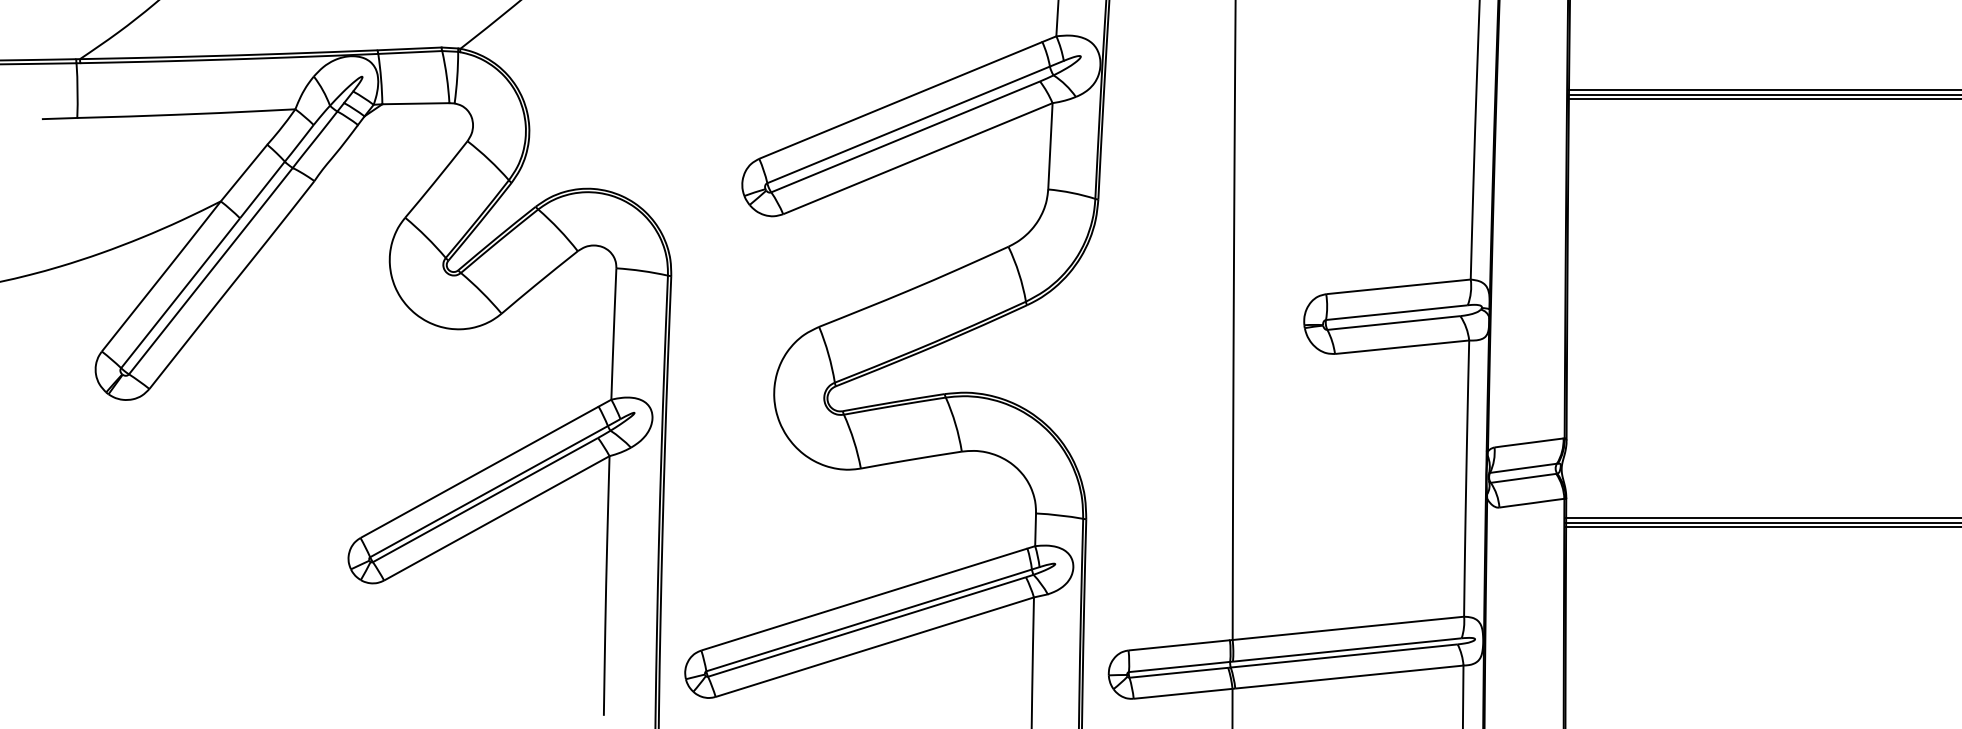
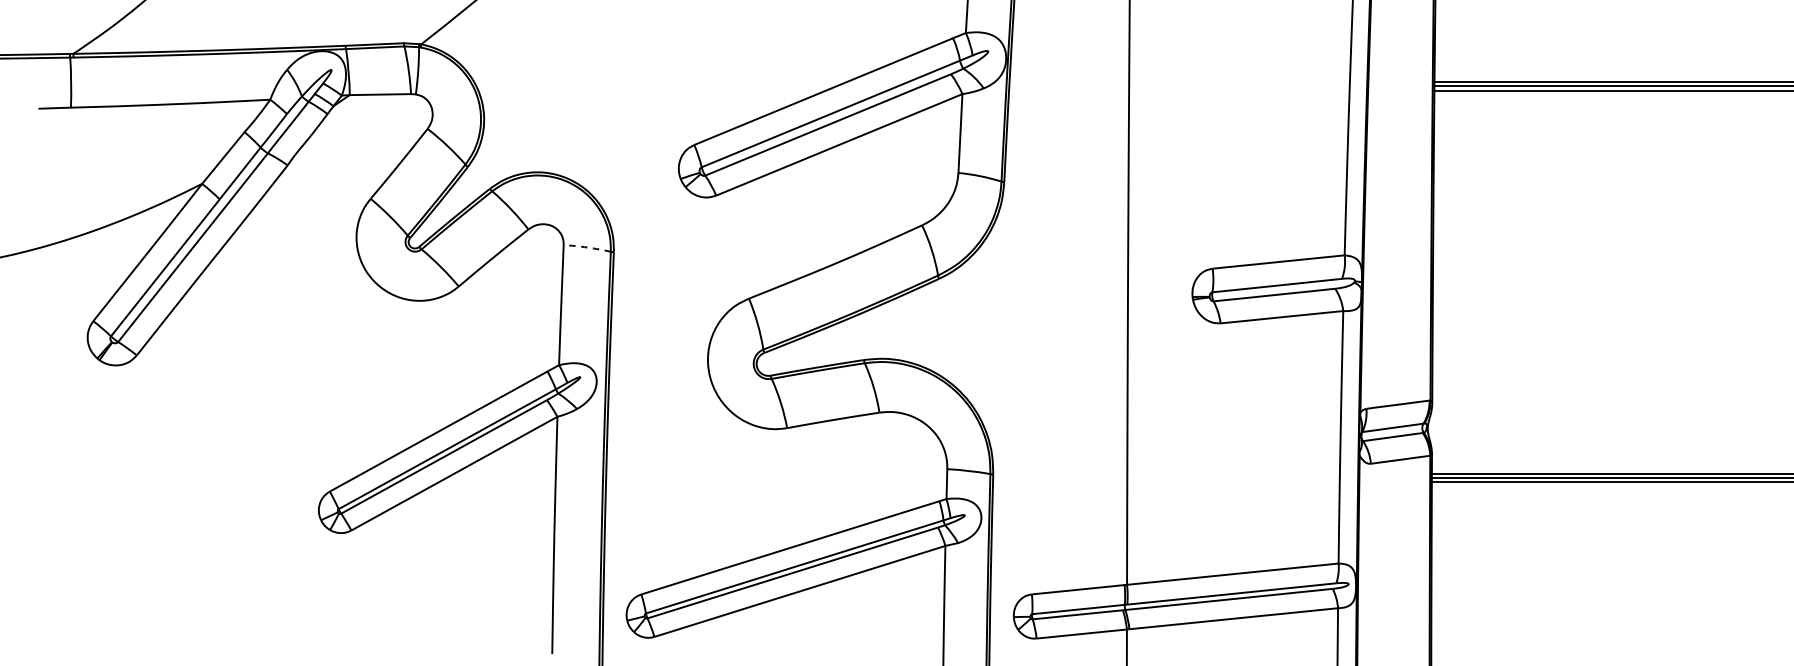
arc: (642, 271) -> (587, 247), solid -> dashed

